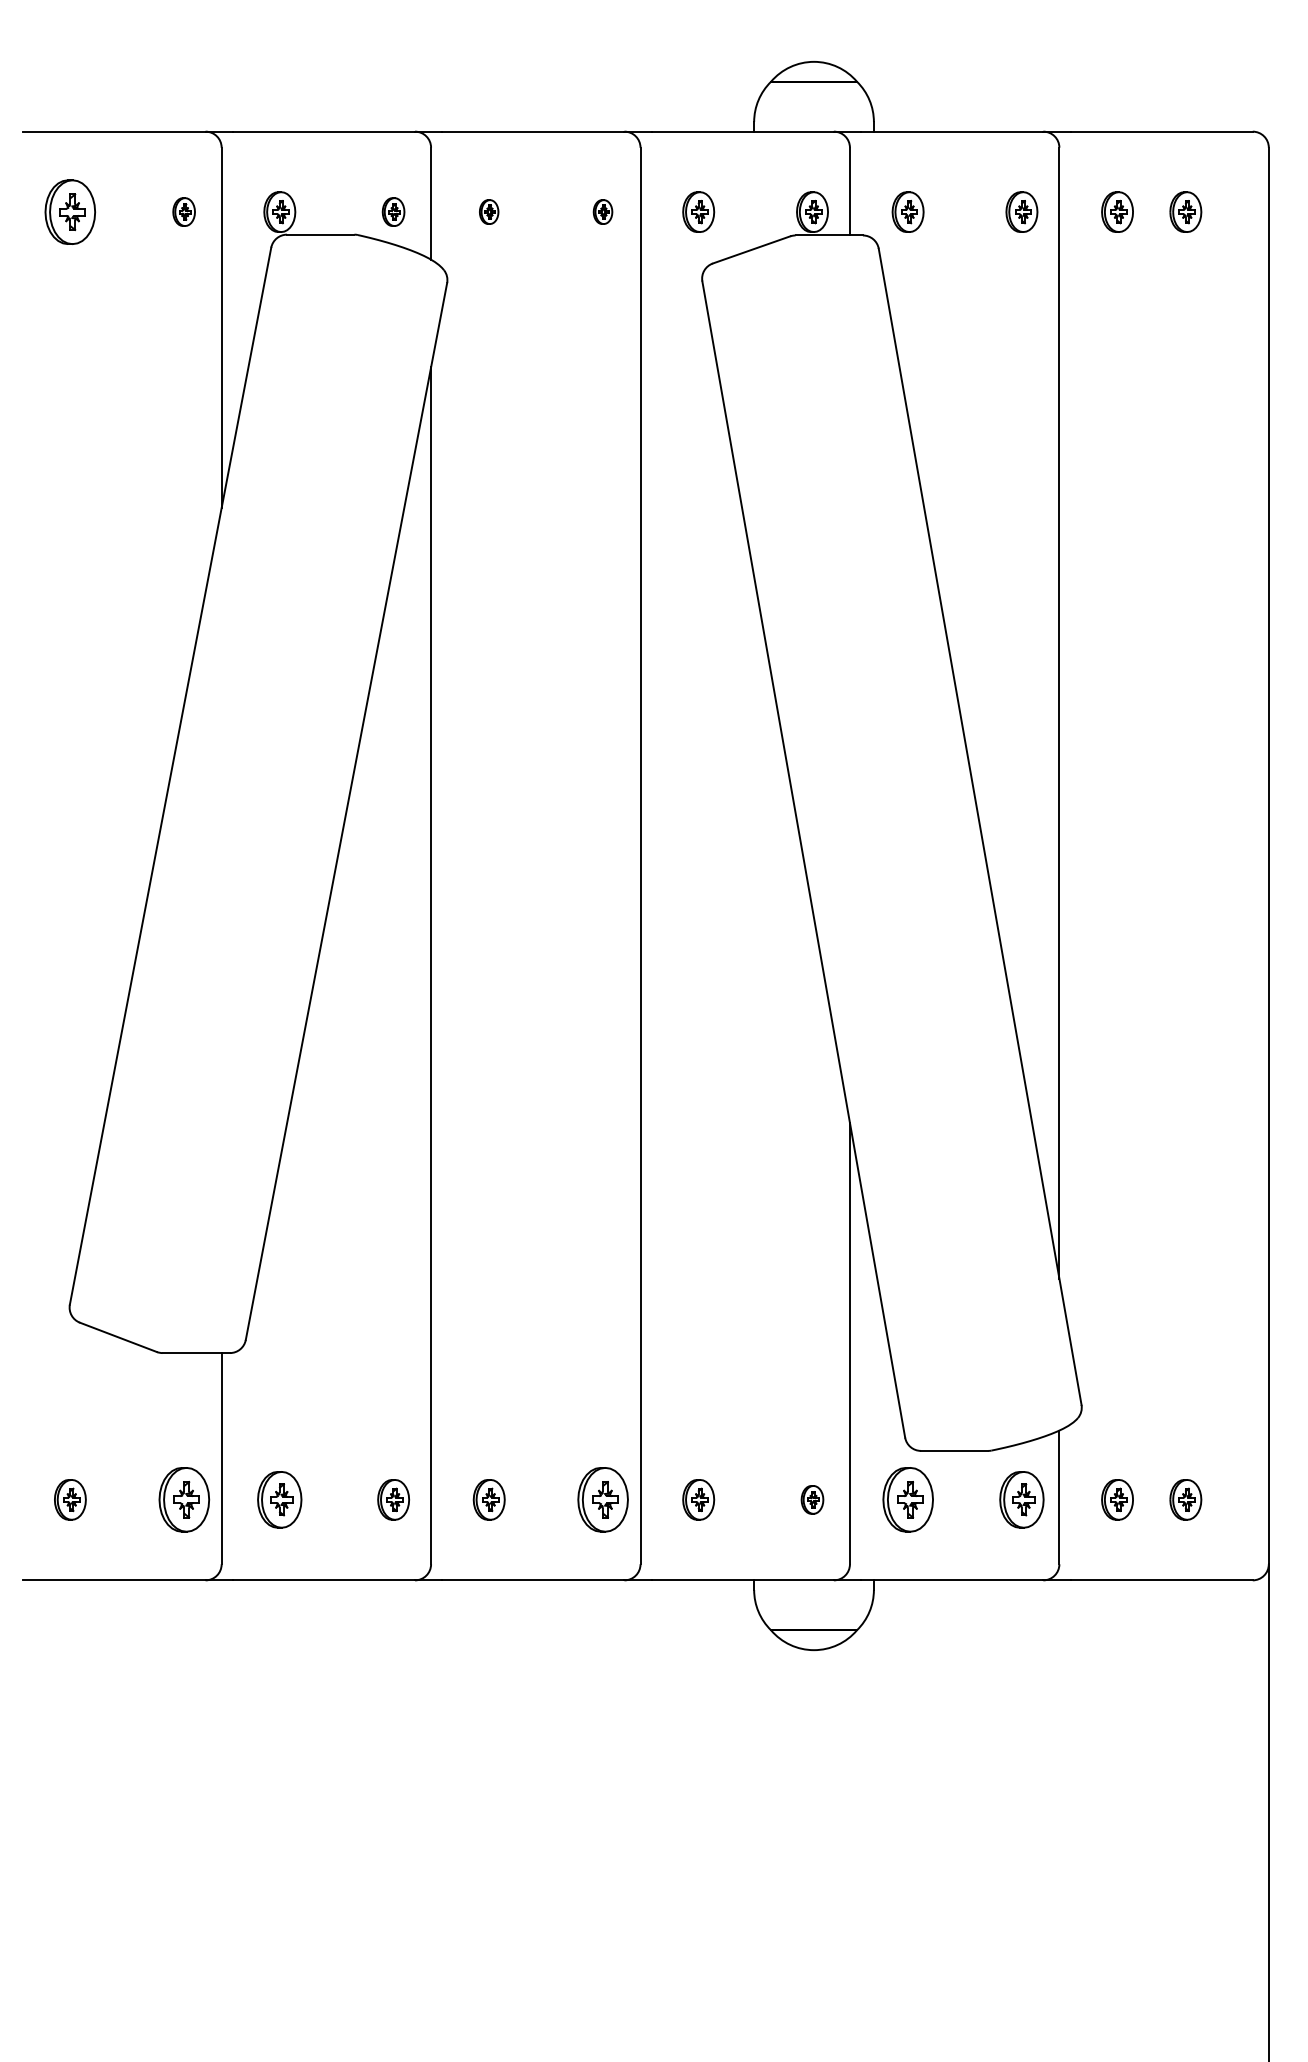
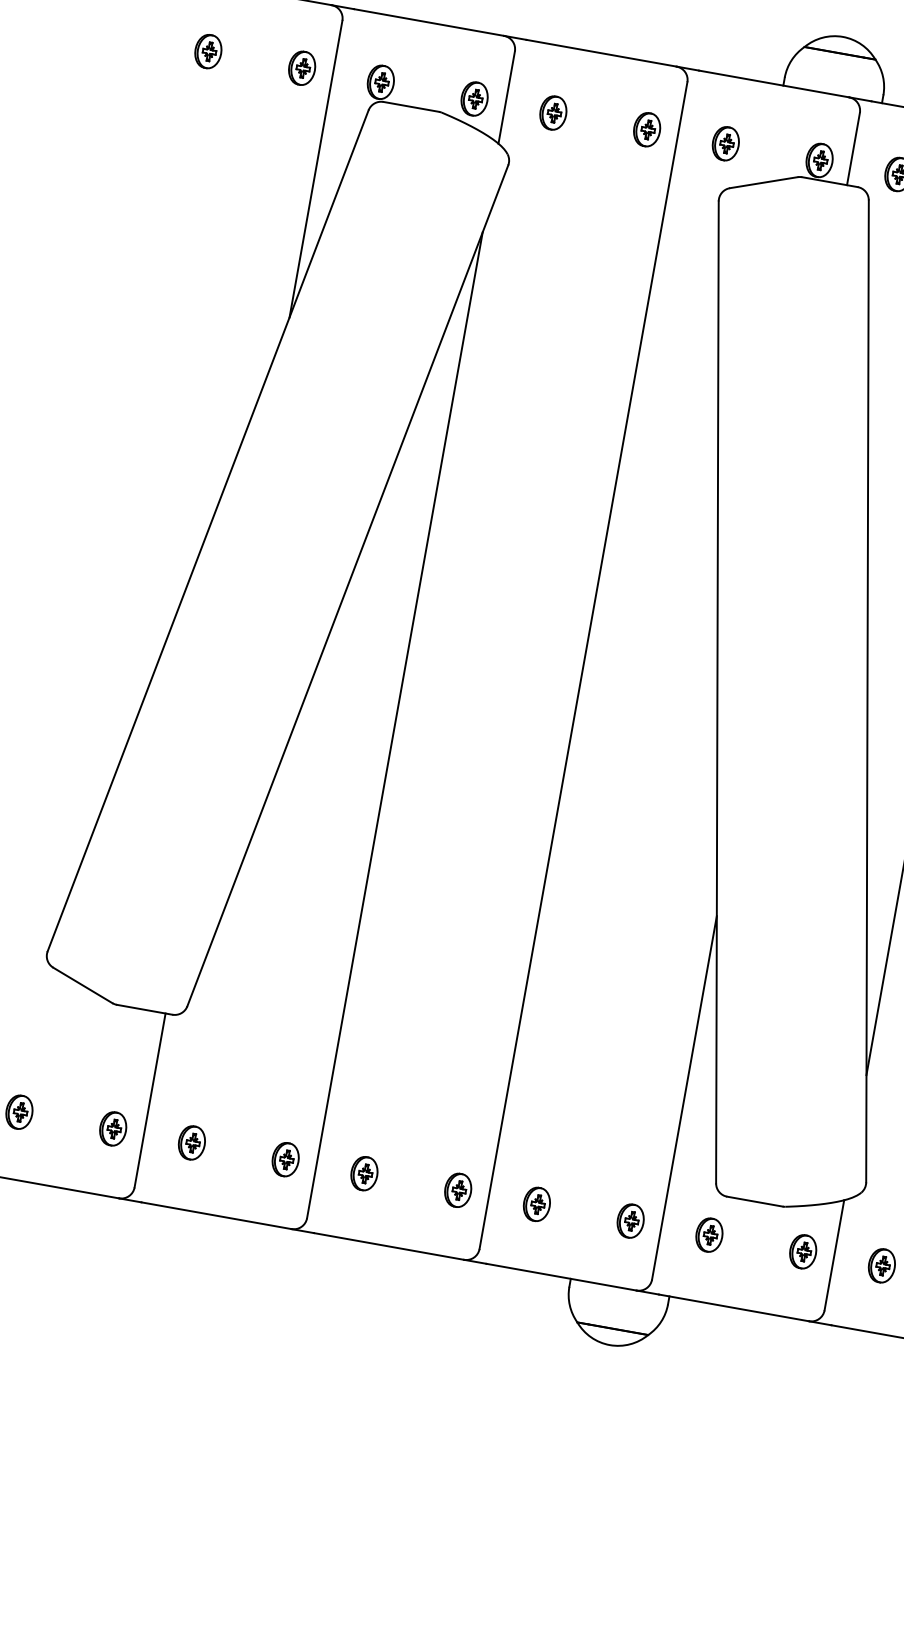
part: (70, 211) -> (208, 51), size x0.62
part: (183, 211) -> (301, 67), size x1.43
part: (393, 211) -> (474, 98), size x1.43
part: (488, 211) -> (552, 112), size x1.67
part: (602, 211) -> (646, 129), size x1.67
part: (183, 1499) -> (112, 1128), size x0.62
part: (279, 1499) -> (191, 1142), size x0.71
part: (602, 1499) -> (457, 1189), size x0.62
part: (812, 1499) -> (630, 1220), size x1.43
part: (907, 1499) -> (708, 1234), size x0.62
part: (1021, 1499) -> (802, 1251), size x0.71

